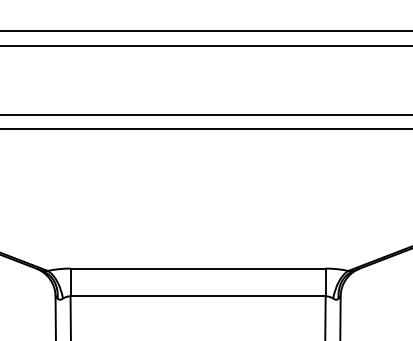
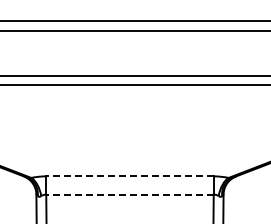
line: (197, 268) -> (129, 176), solid -> dashed
line: (197, 296) -> (129, 194), solid -> dashed

